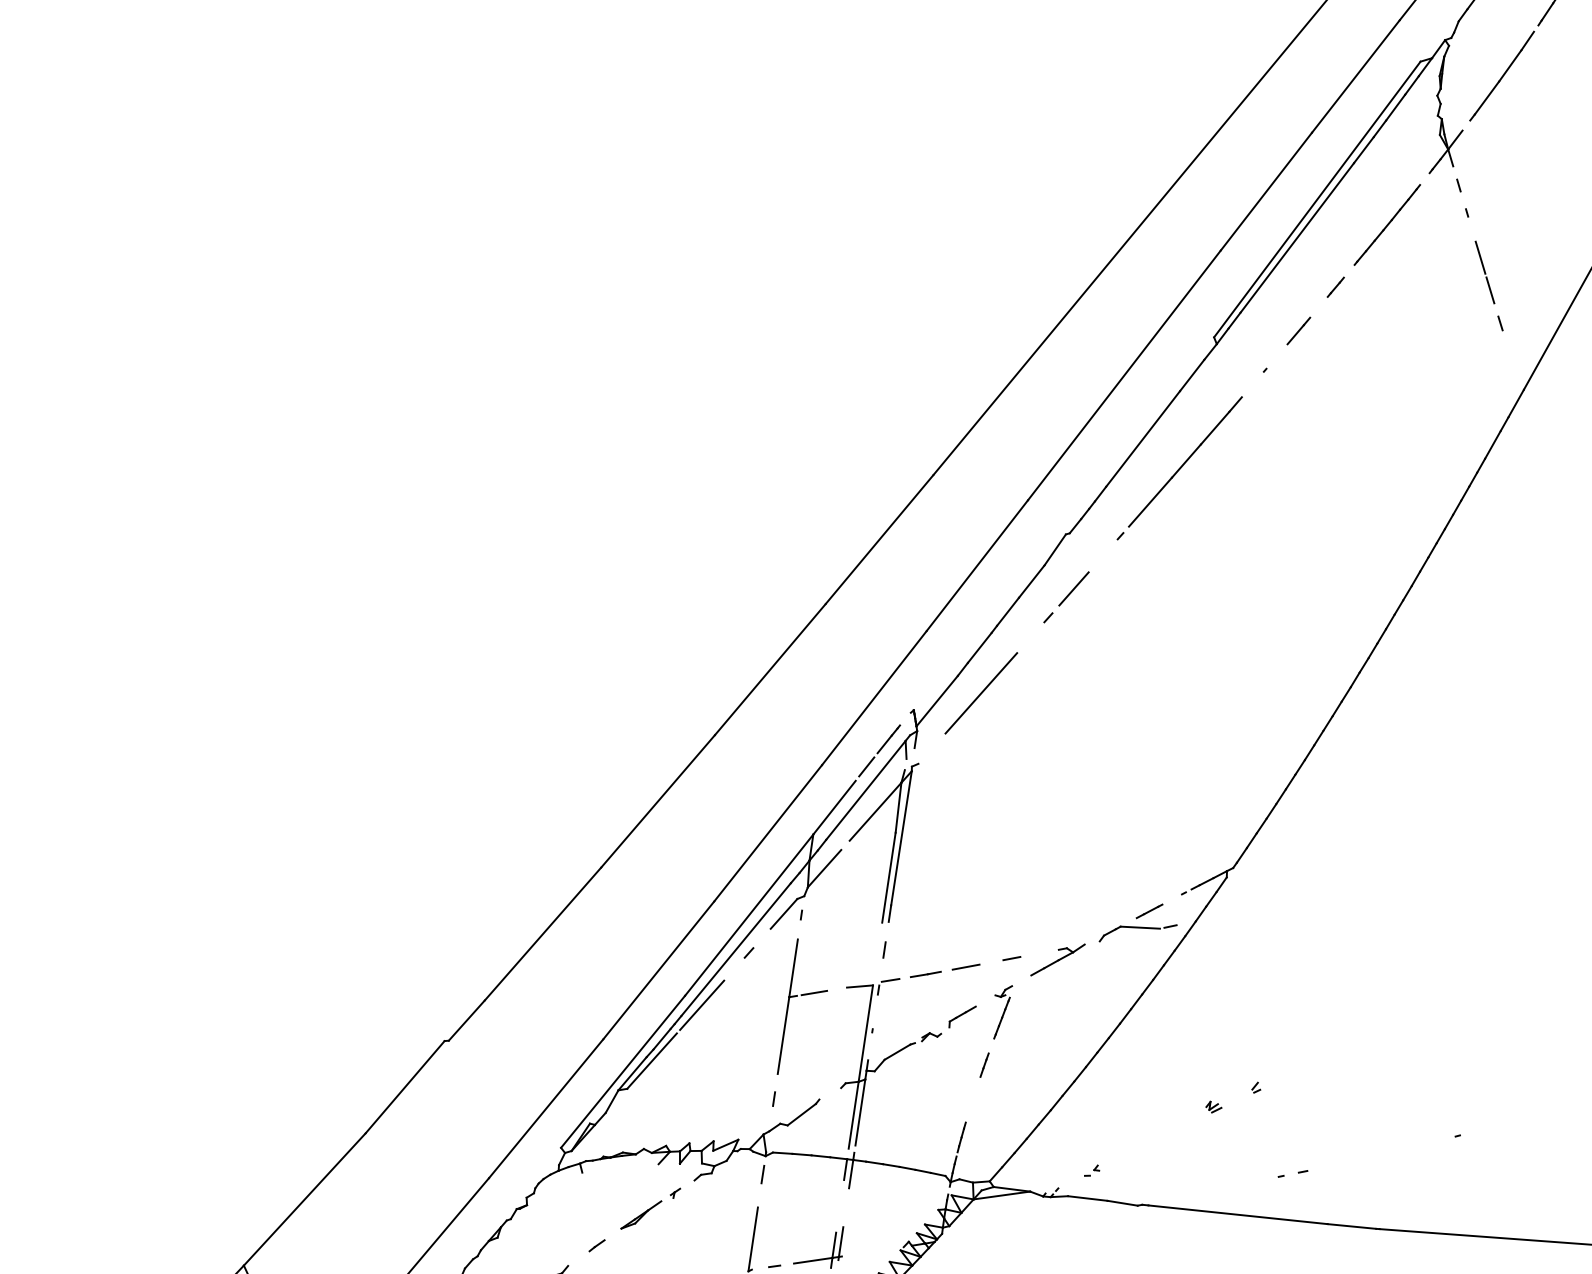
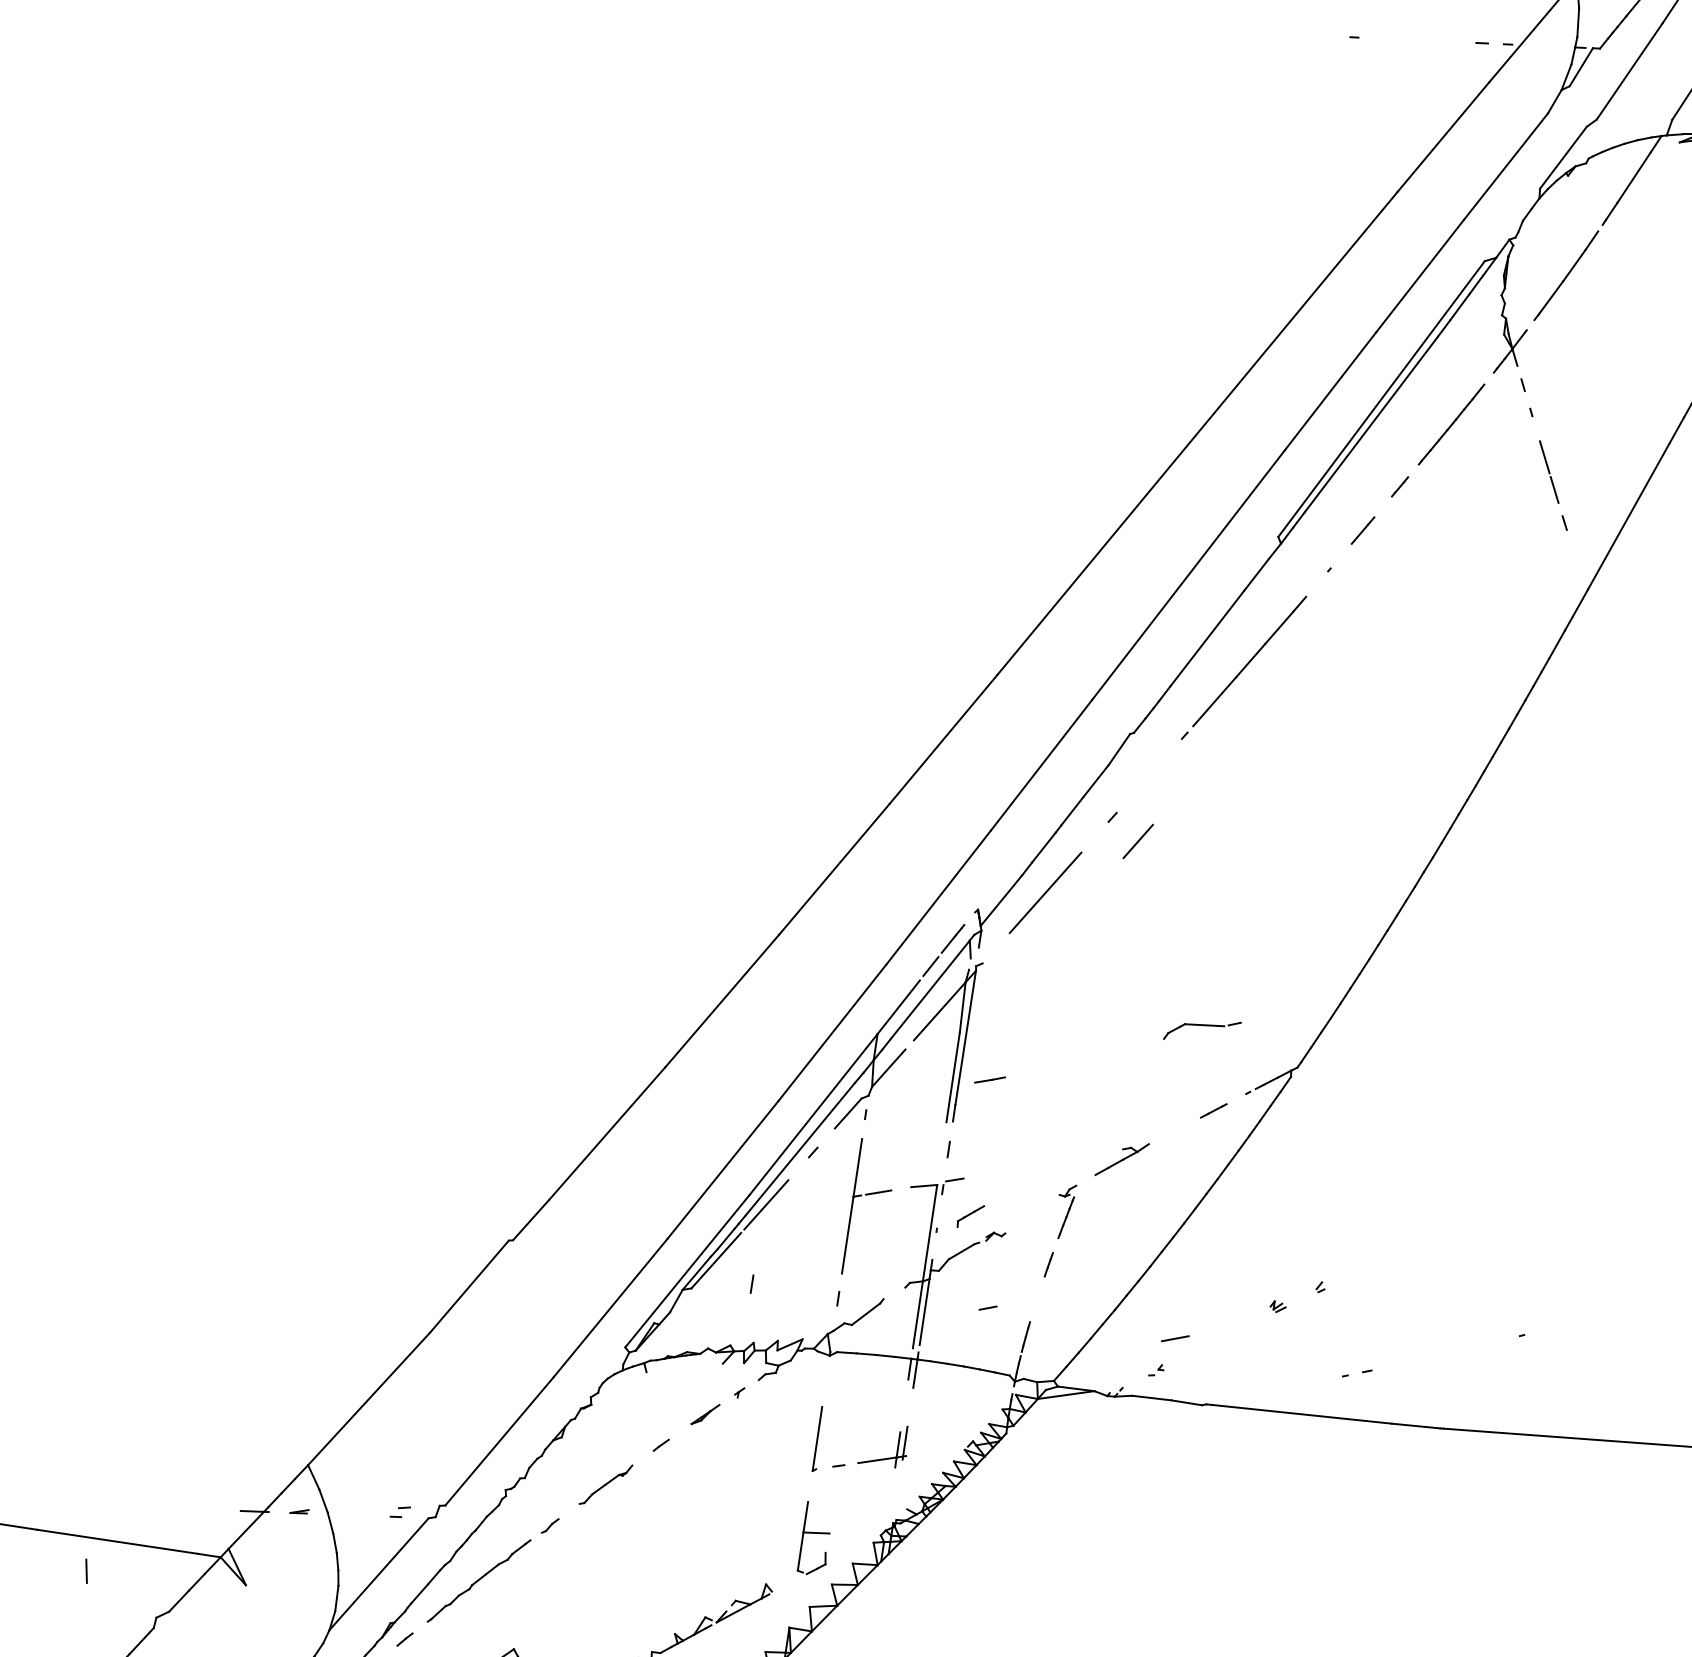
line: (1073, 588) -> (1137, 841), moved
part: (1138, 932) -> (1202, 1030), moved
line: (1011, 957) -> (987, 1307), moved
line: (966, 966) -> (1175, 1338), moved
line: (925, 973) -> (989, 1079), moved
part: (962, 1016) -> (970, 1216), moved
line: (762, 1173) -> (751, 1283), moved
part: (641, 1214) -> (705, 1414), size x0.7

